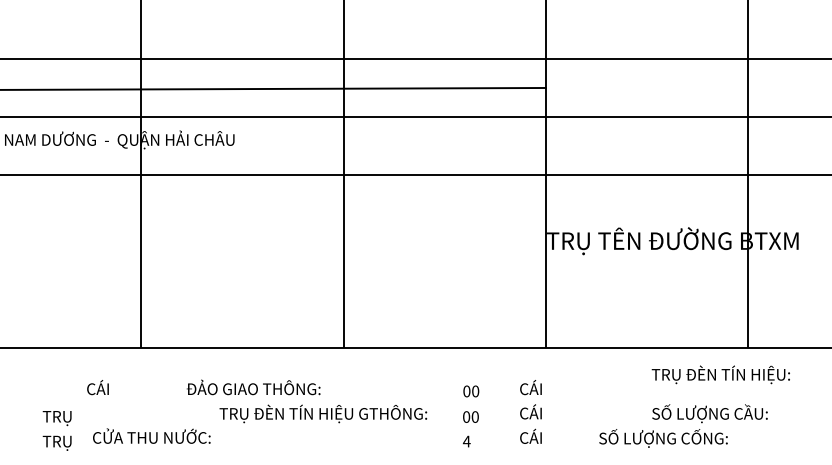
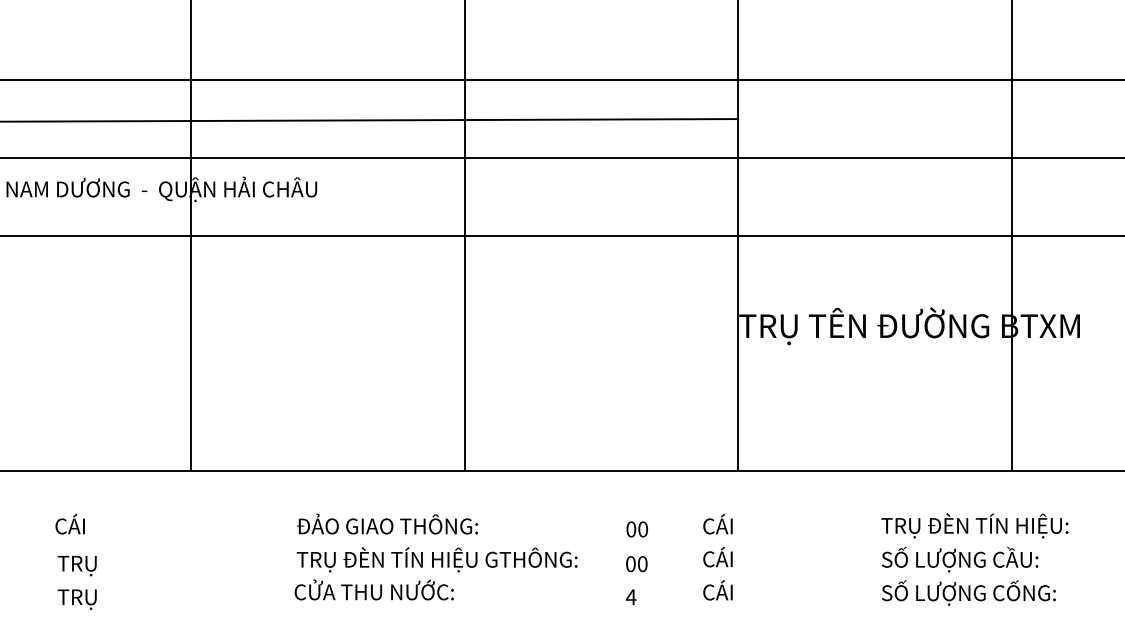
text: (720, 374) -> (974, 525), moved
text: (97, 387) -> (69, 524), moved
text: (253, 387) -> (387, 524), moved
text: (151, 435) -> (373, 589), moved
text: (663, 438) -> (968, 593), moved

